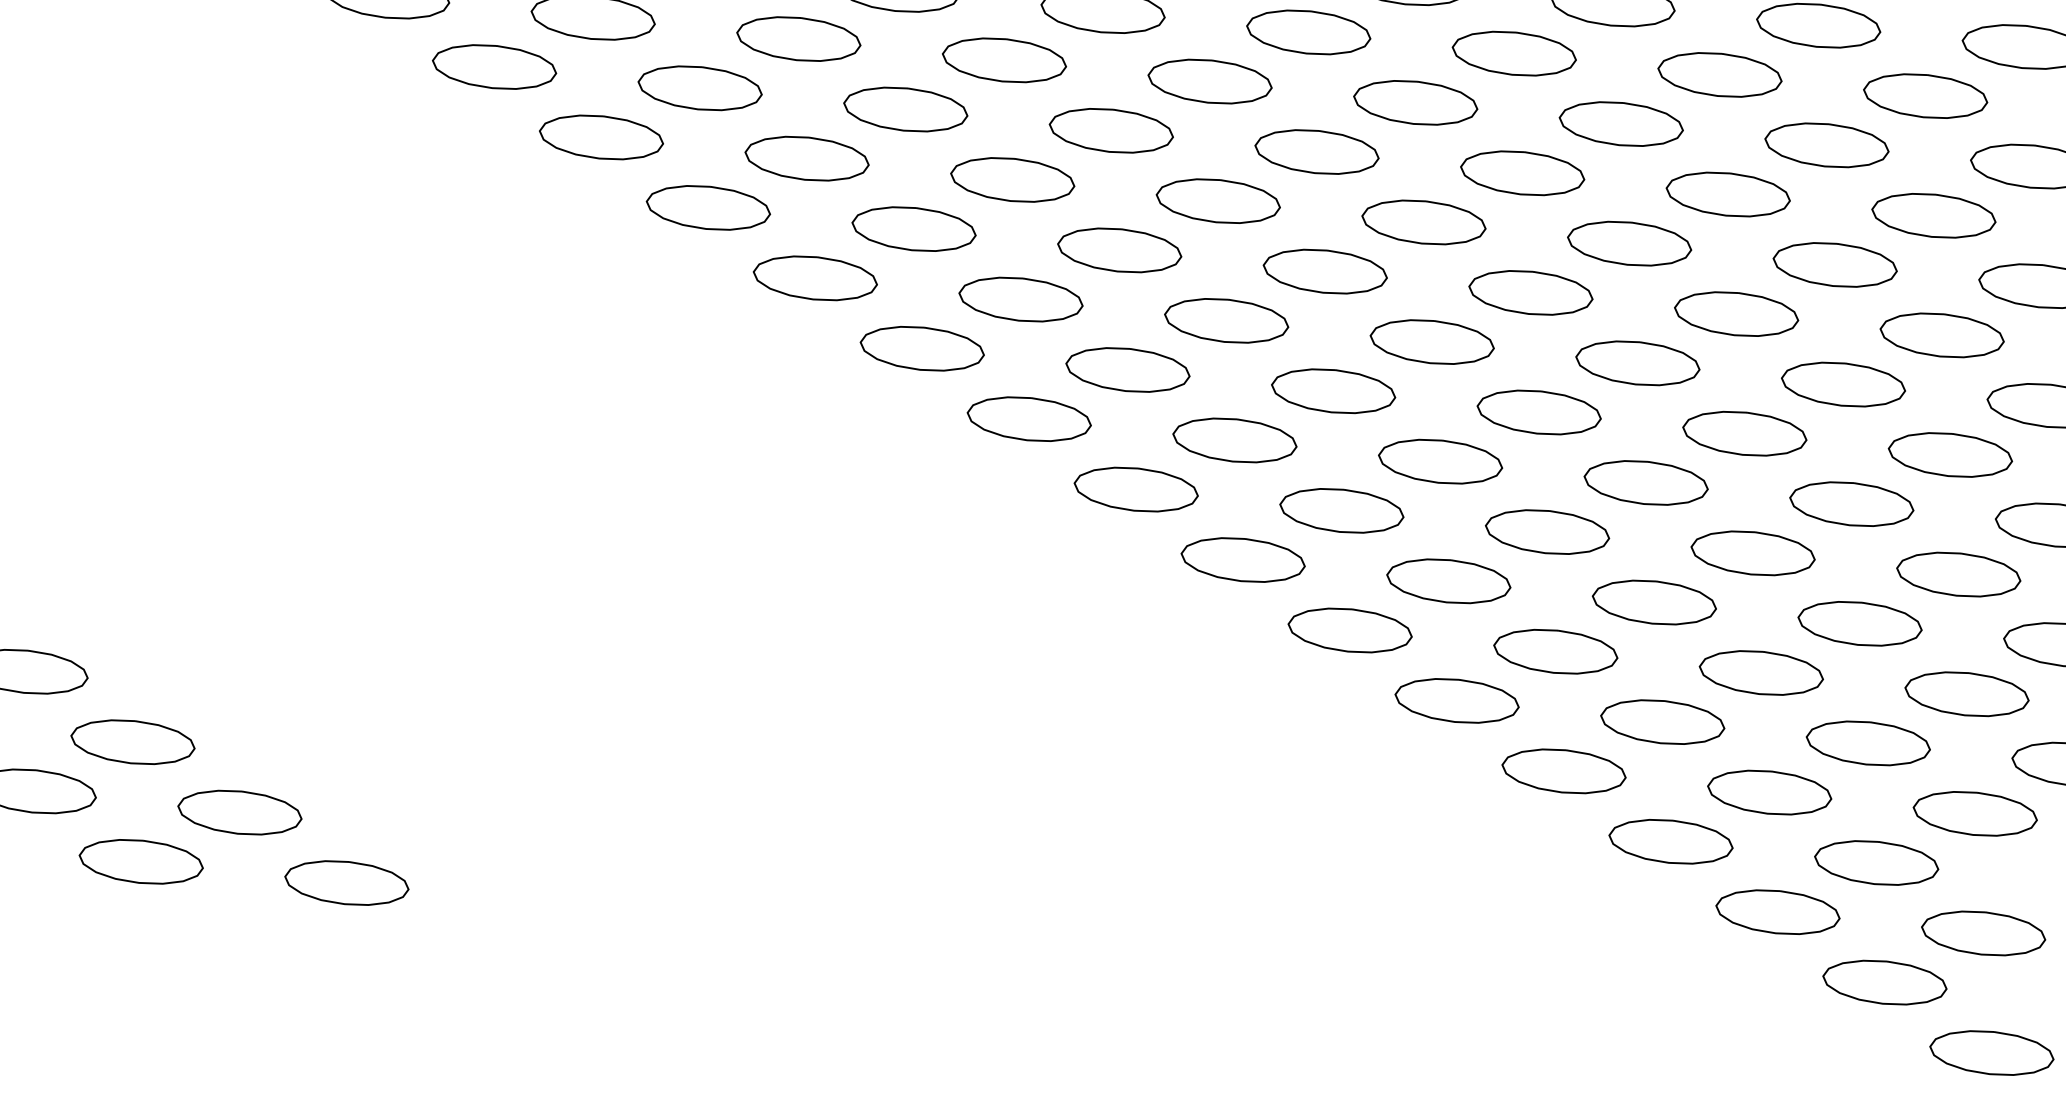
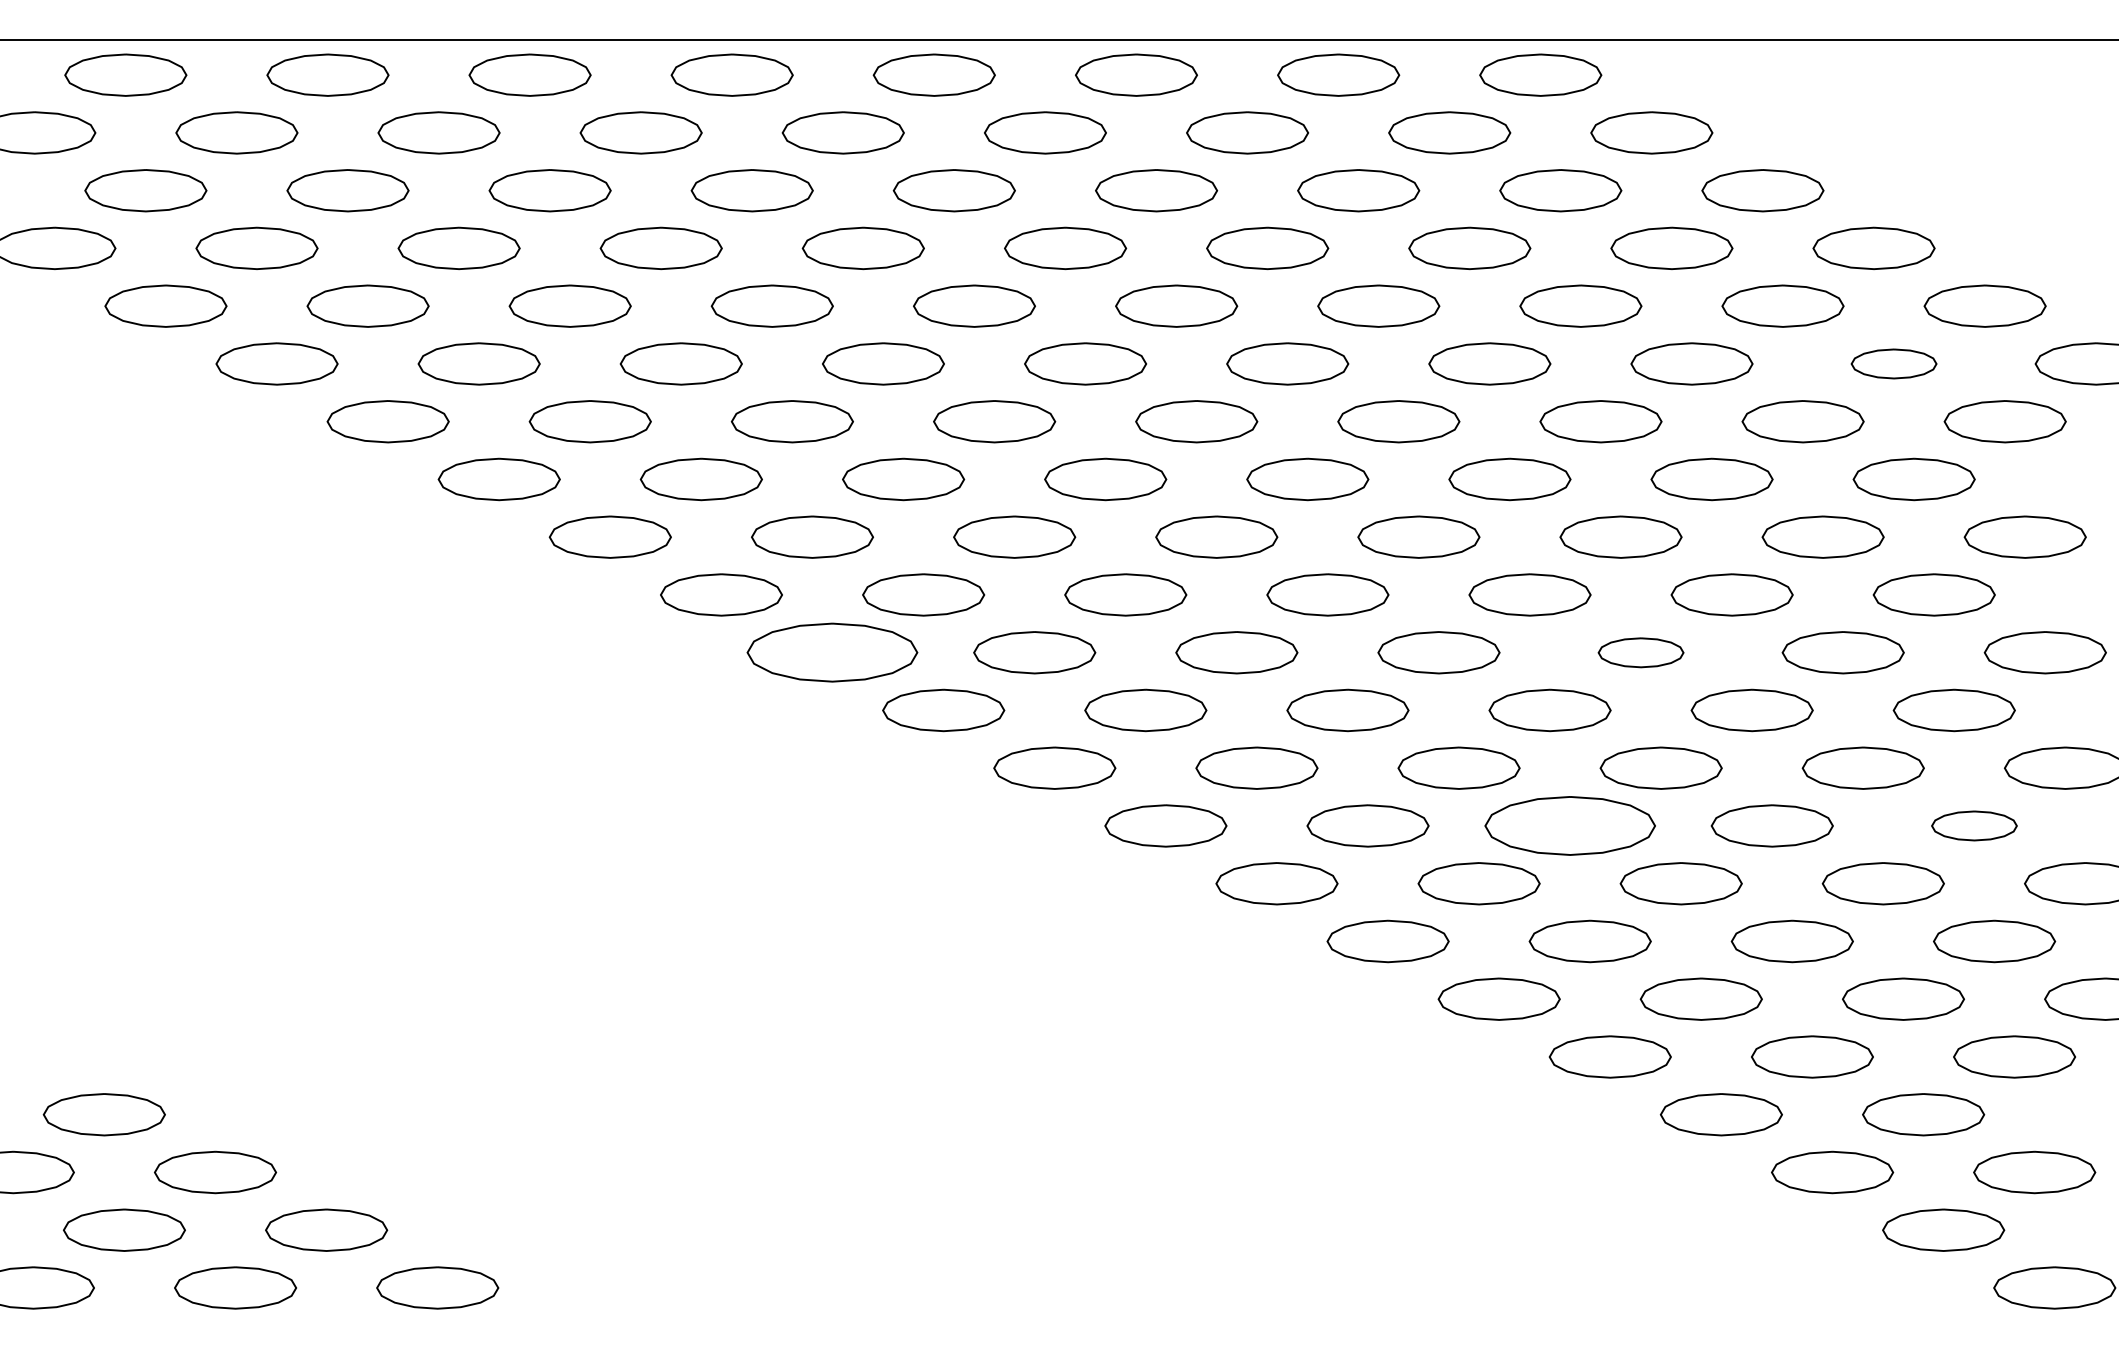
part: (1925, 95) -> (1893, 363), size x0.7
part: (815, 278) -> (832, 652), size x1.4
part: (1637, 363) -> (1640, 652), size x0.7
part: (1546, 531) -> (1569, 825), size x1.4
part: (1958, 574) -> (1974, 825), size x0.7

